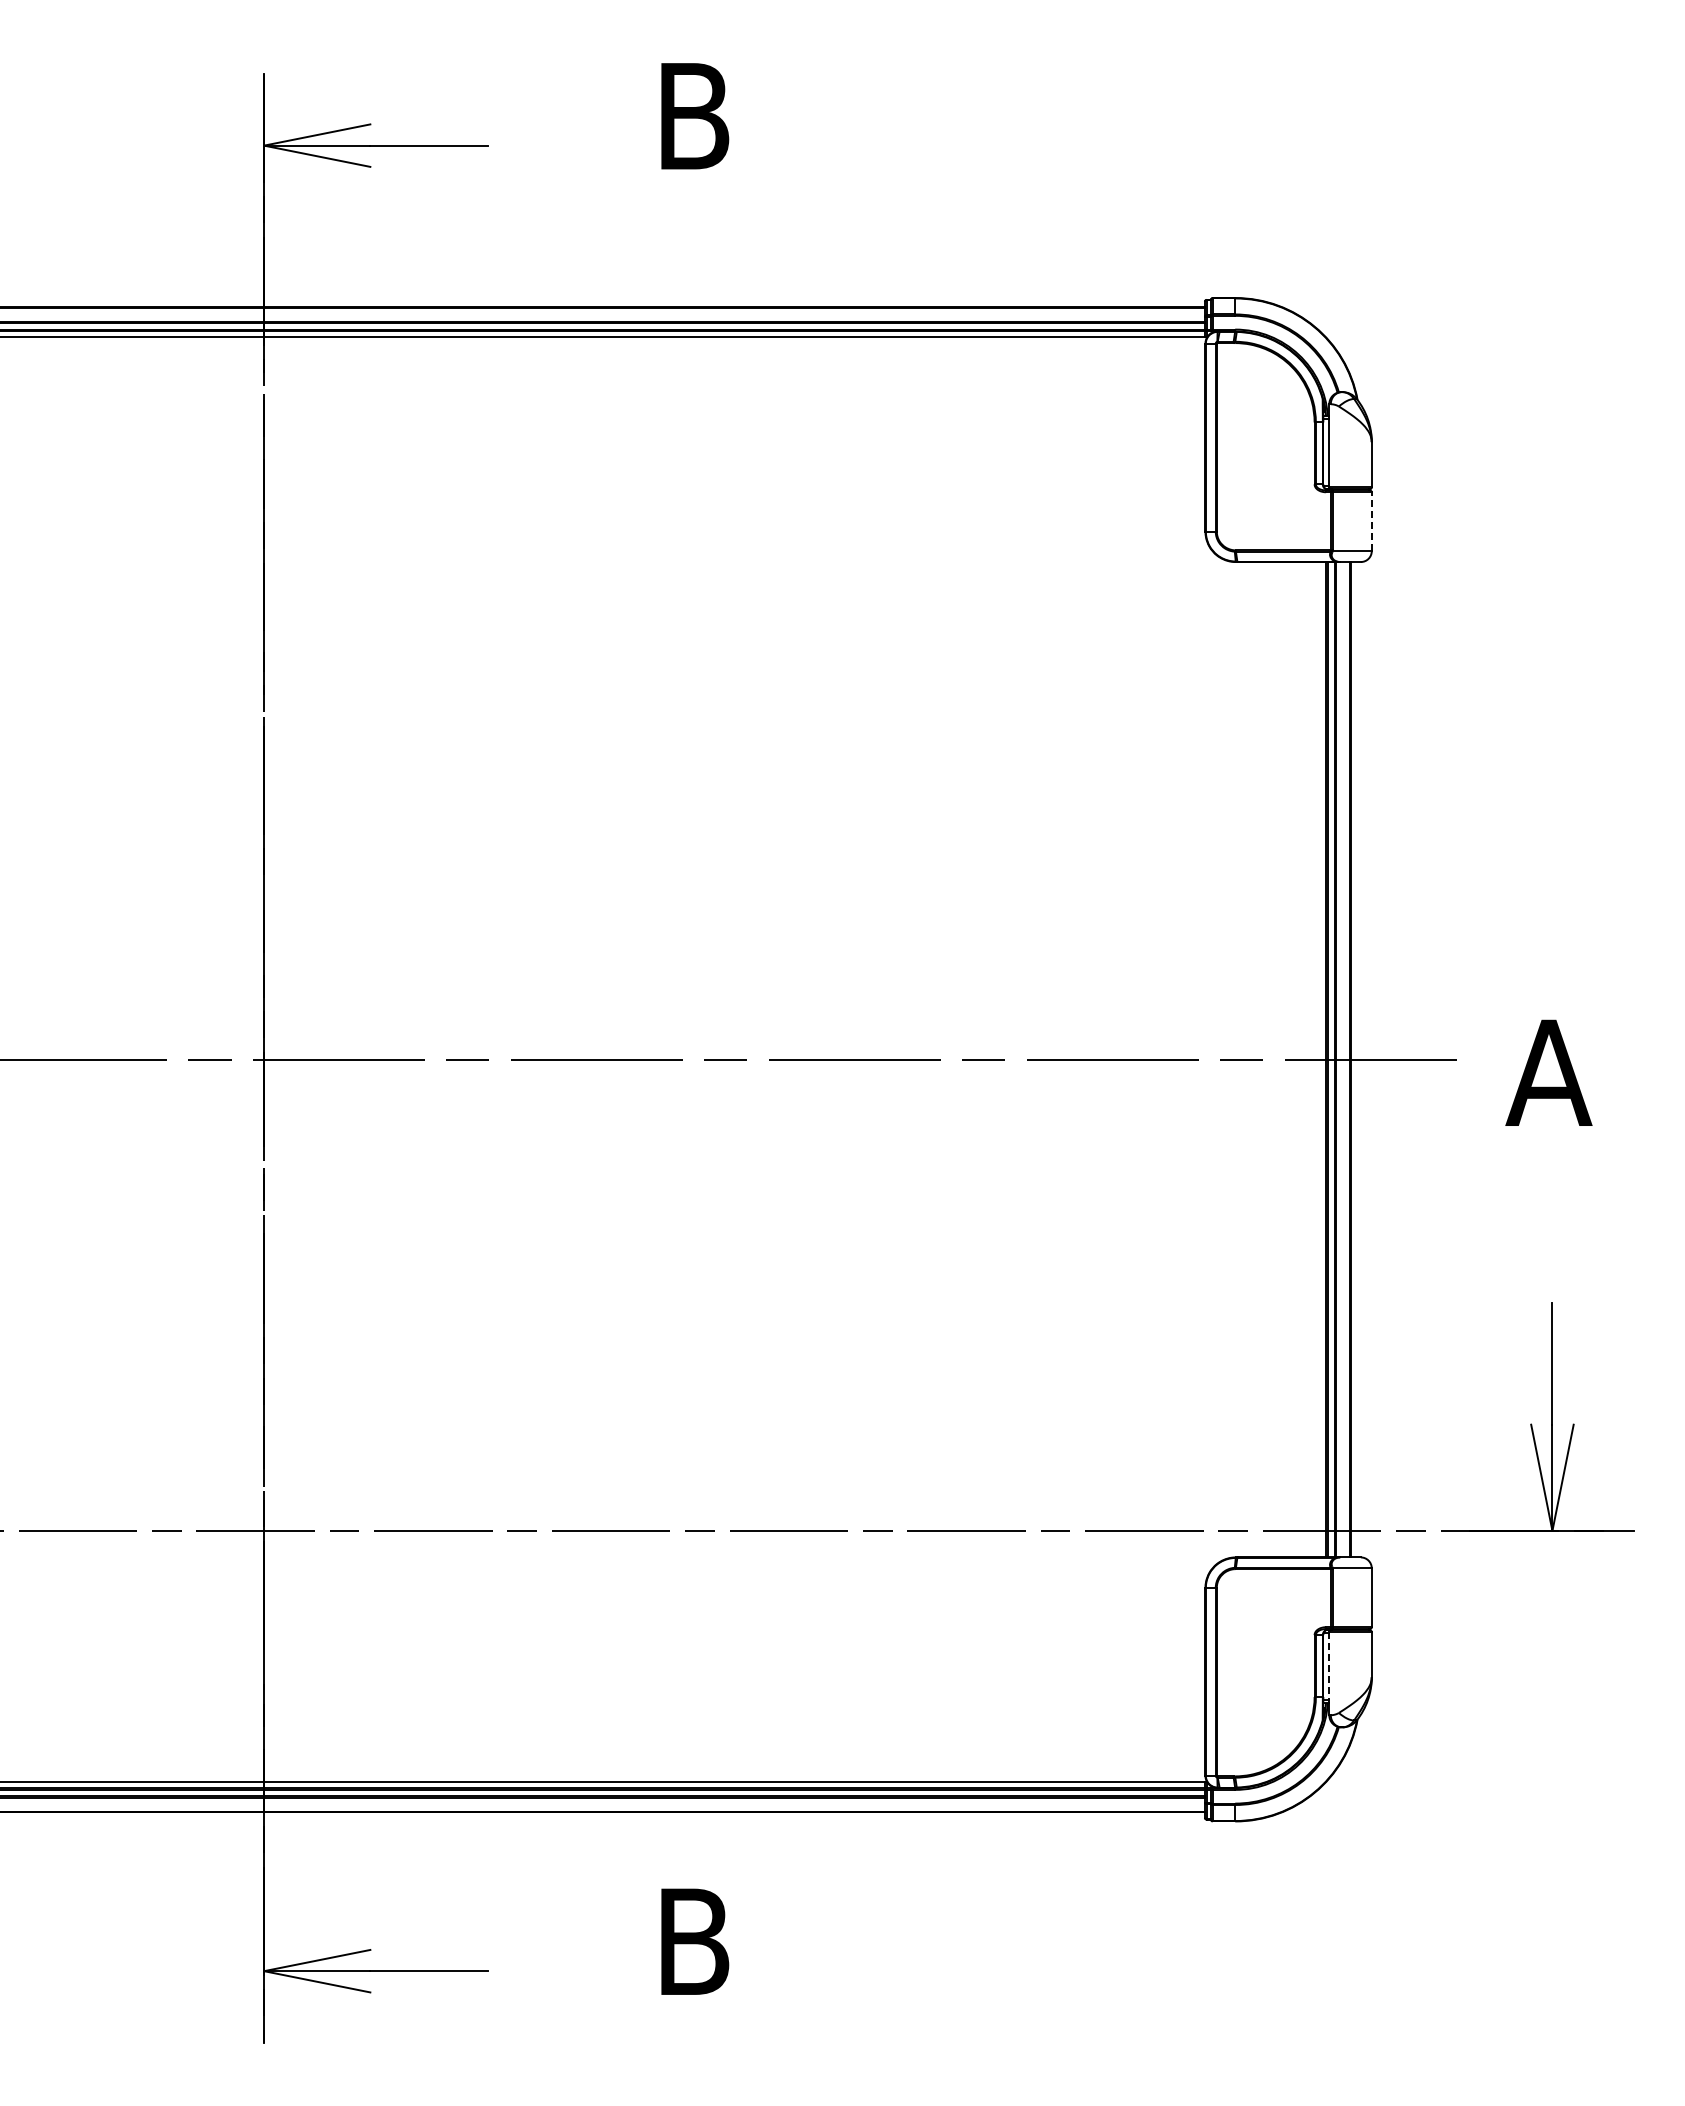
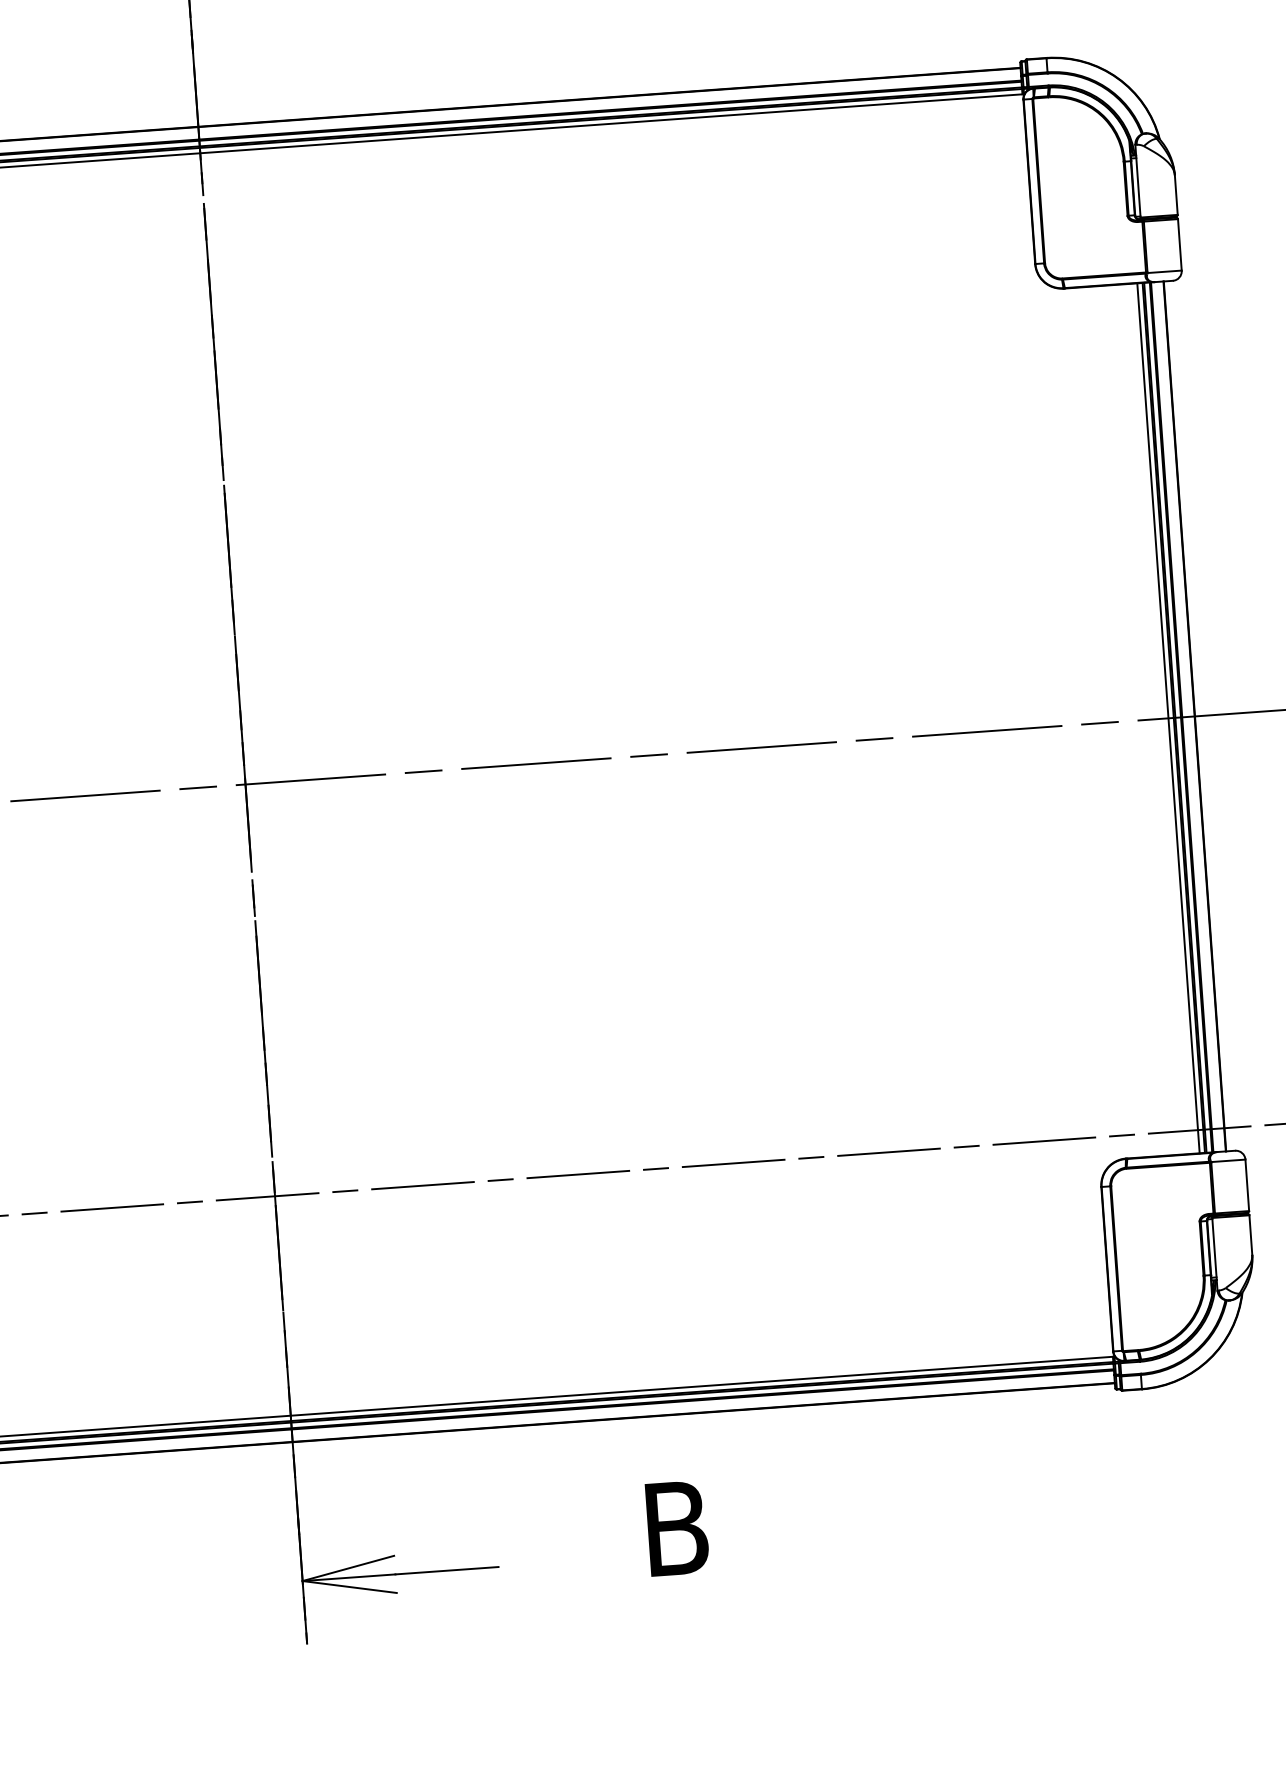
line: (1371, 521) -> (1179, 244), dashed -> solid
line: (1320, 1059) -> (1168, 718), added
line: (1329, 1667) -> (1214, 1248), dashed -> solid

